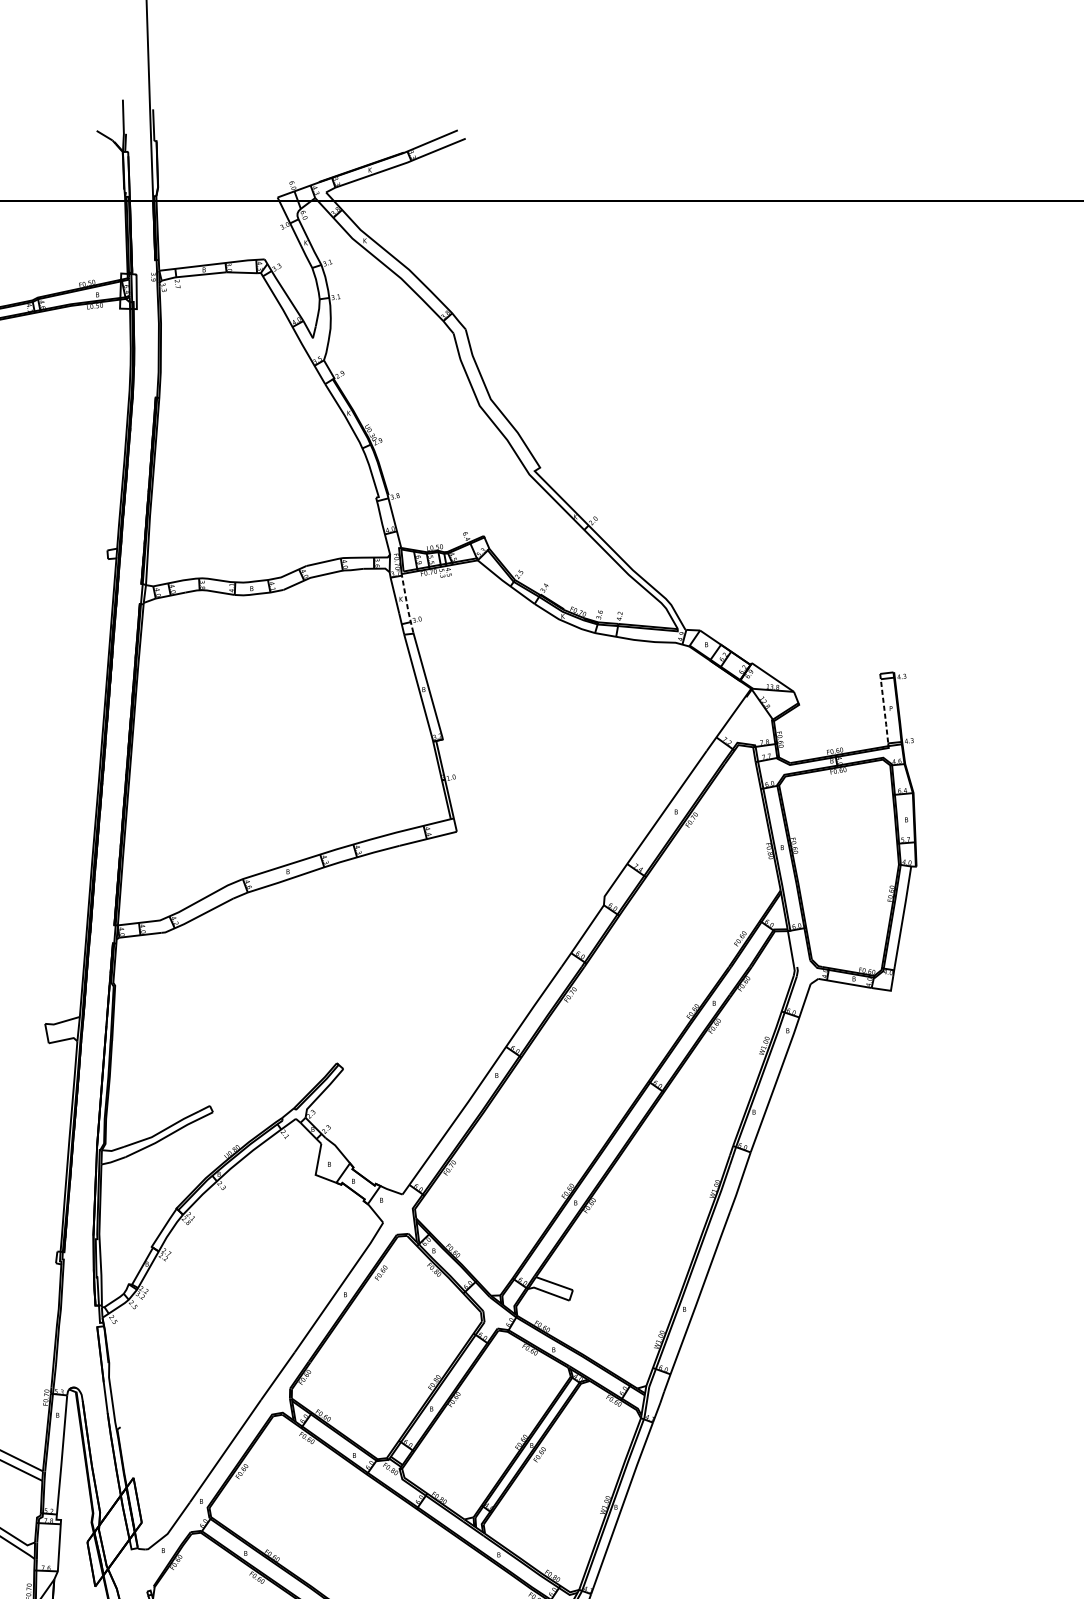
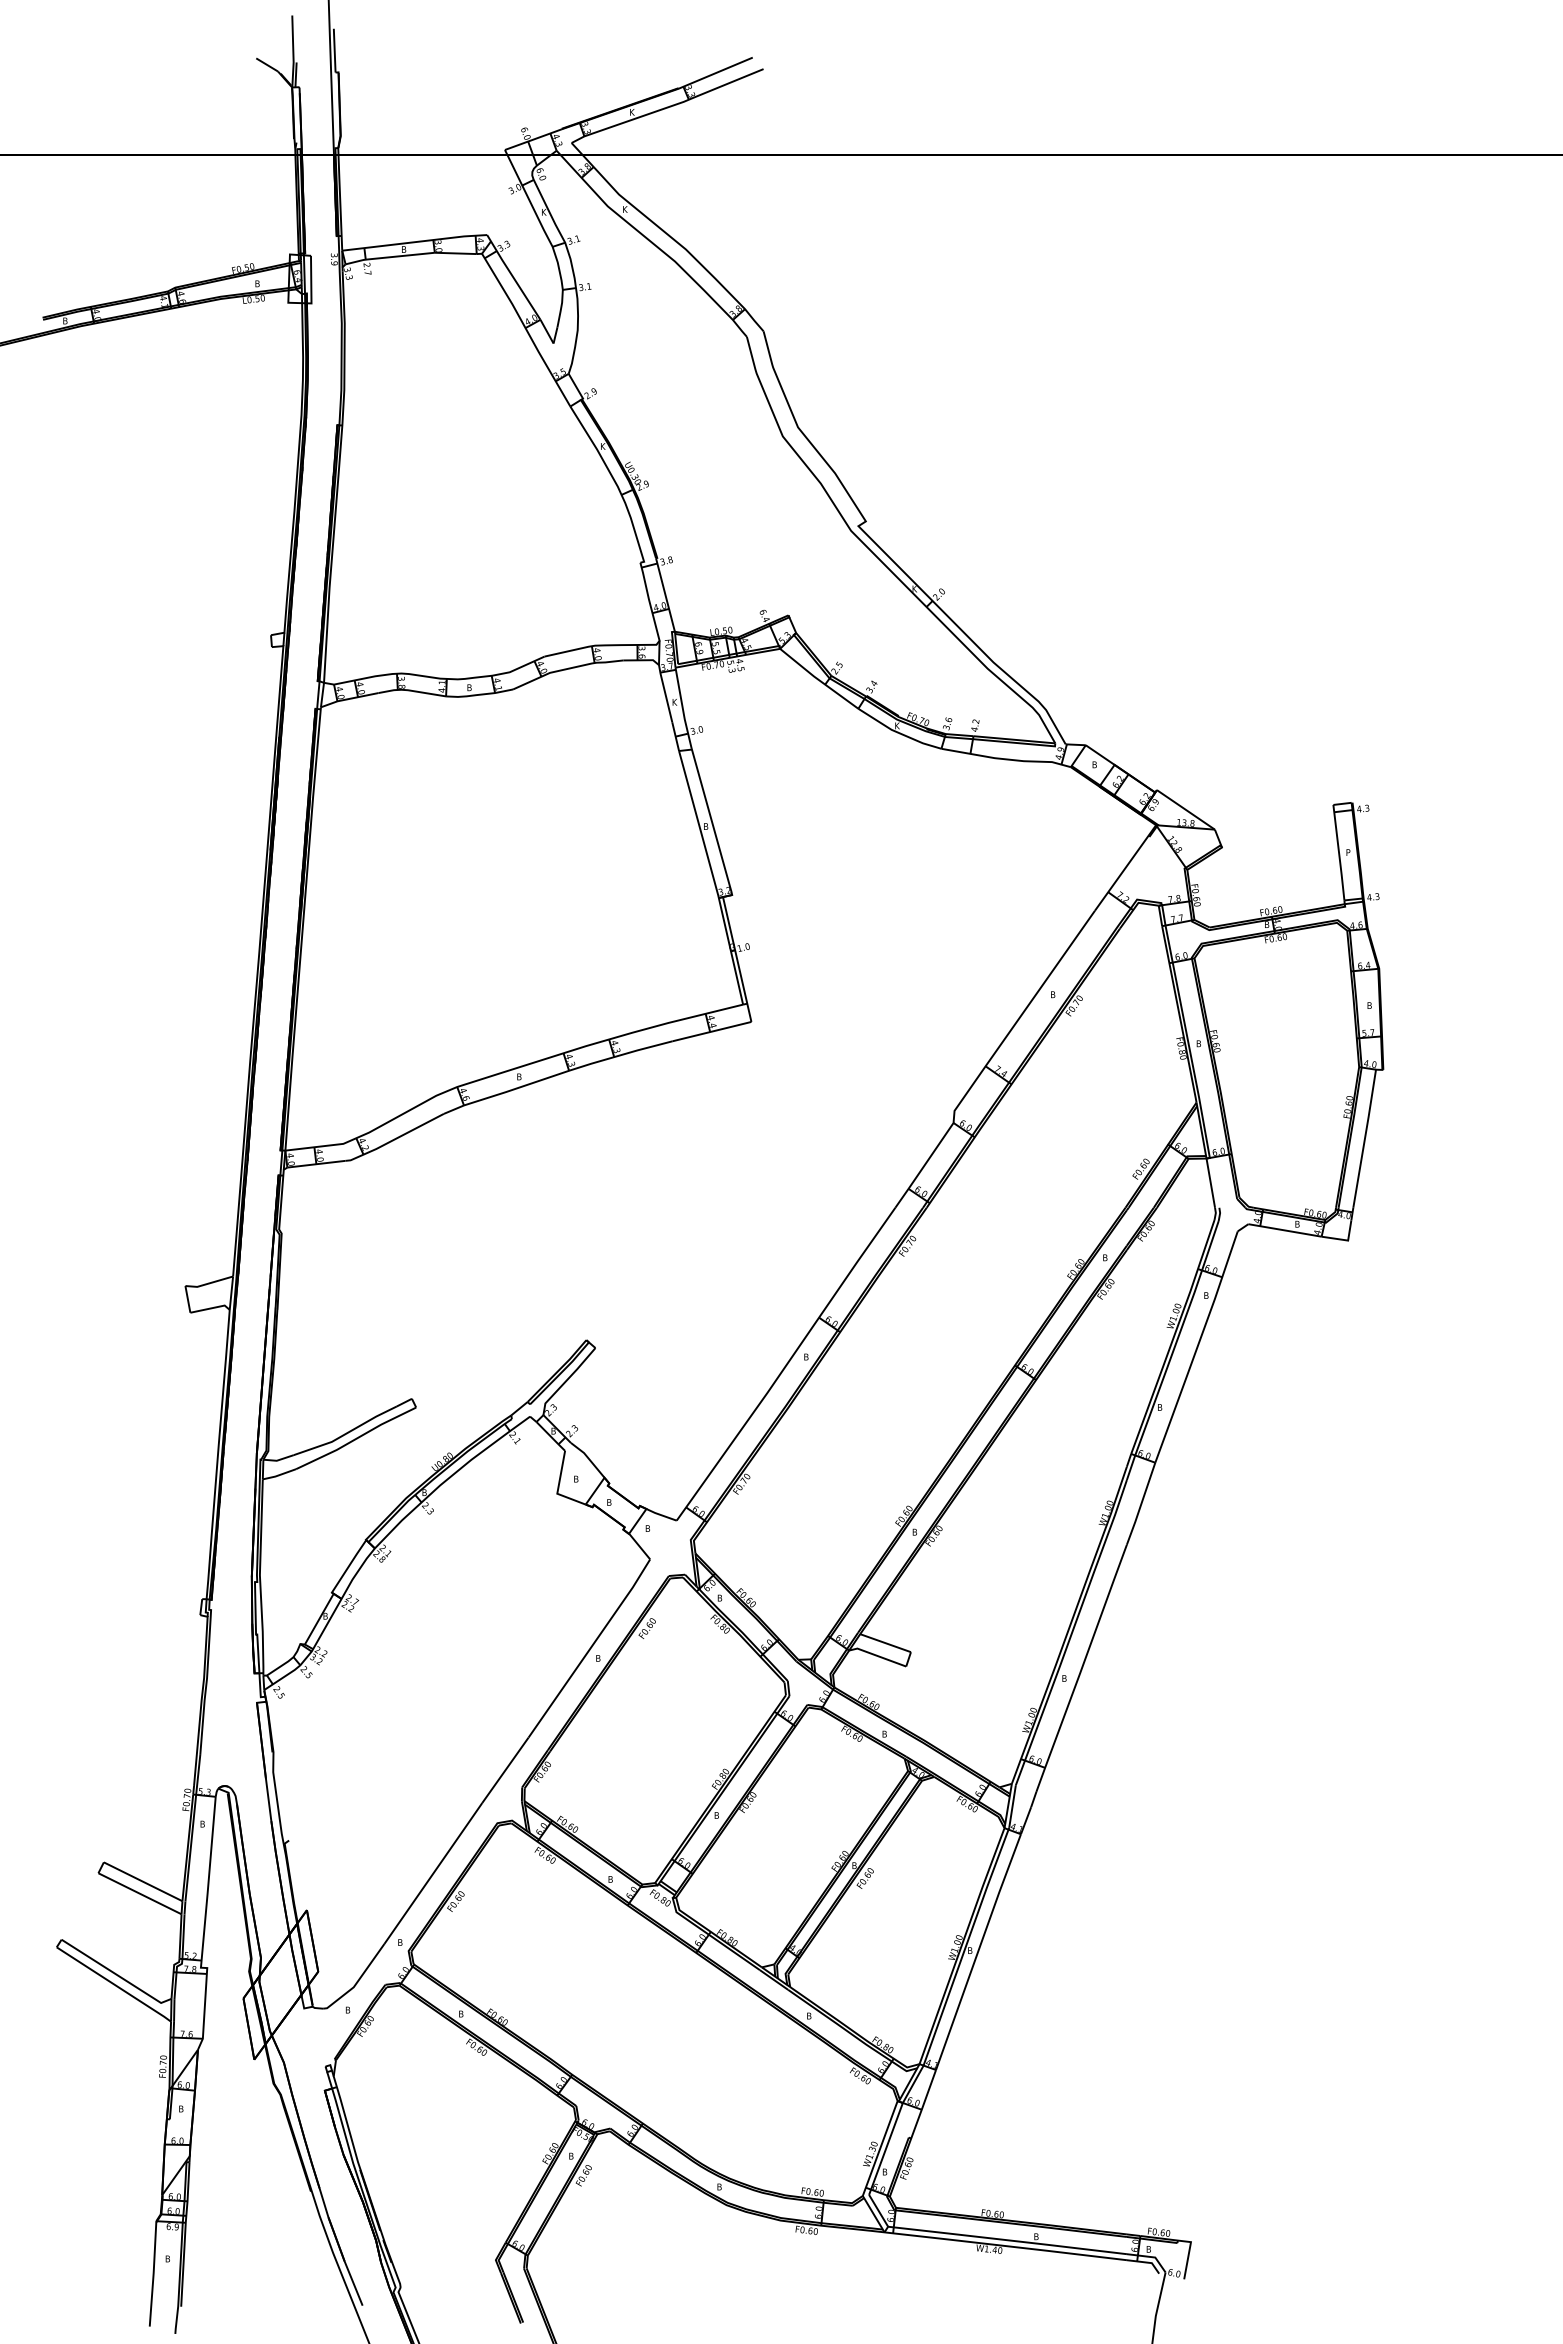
line: (406, 603) -> (682, 708), dashed -> solid
line: (884, 709) -> (1339, 853), dashed -> solid

